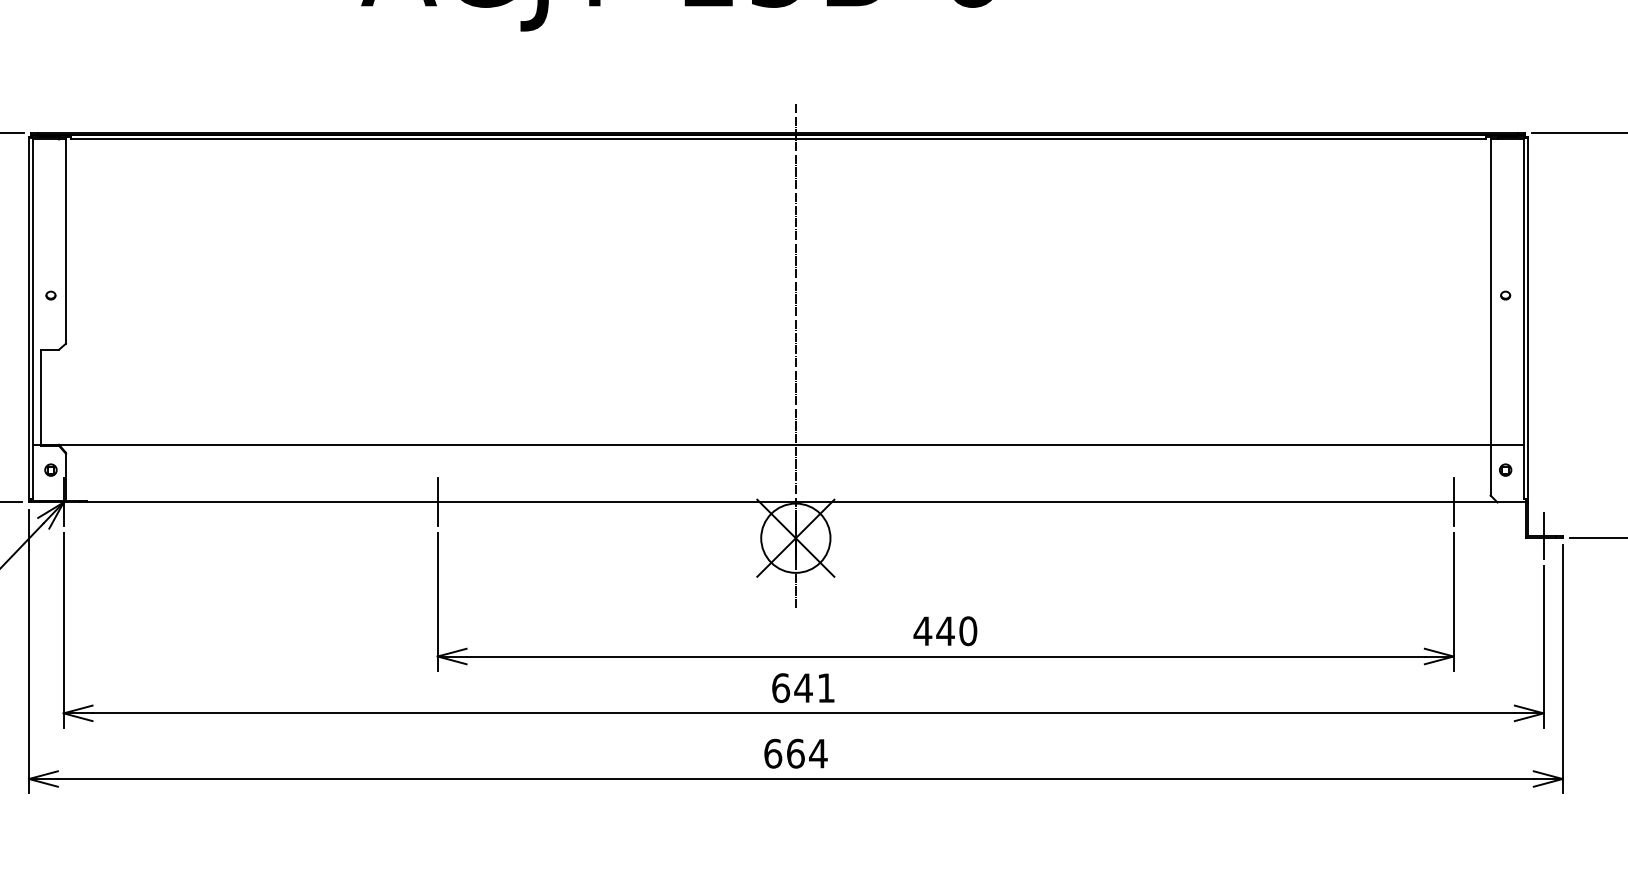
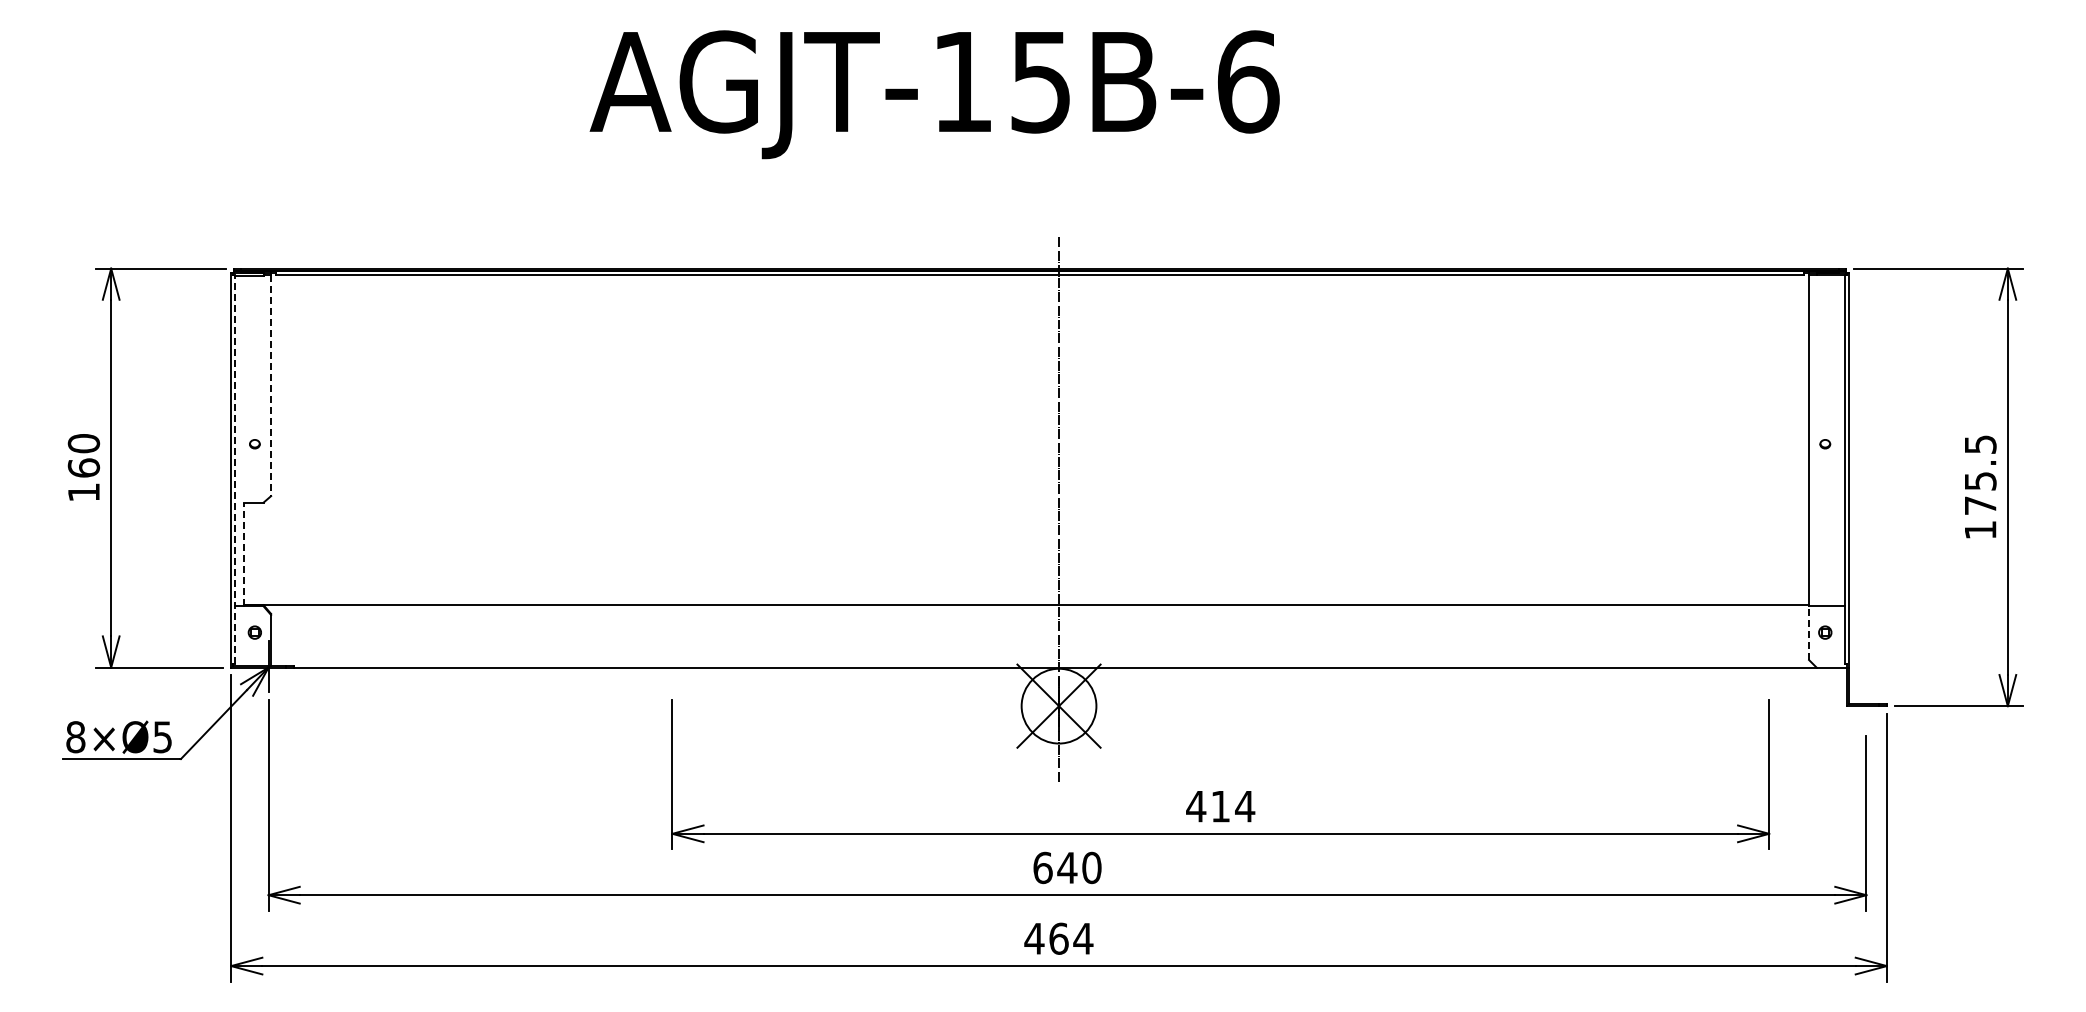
line: (66, 241) -> (271, 385), solid -> dashed
line: (33, 319) -> (235, 469), solid -> dashed
line: (40, 397) -> (243, 554), solid -> dashed
line: (1491, 470) -> (1809, 632), solid -> dashed
line: (437, 501) -> (672, 666), removed
line: (1453, 501) -> (1769, 666), removed
line: (1543, 535) -> (1866, 703), removed
text: (956, 631) -> (1232, 806), 440 -> 414
text: (825, 687) -> (1091, 867), 641 -> 640
text: (773, 753) -> (1034, 938), 664 -> 464

